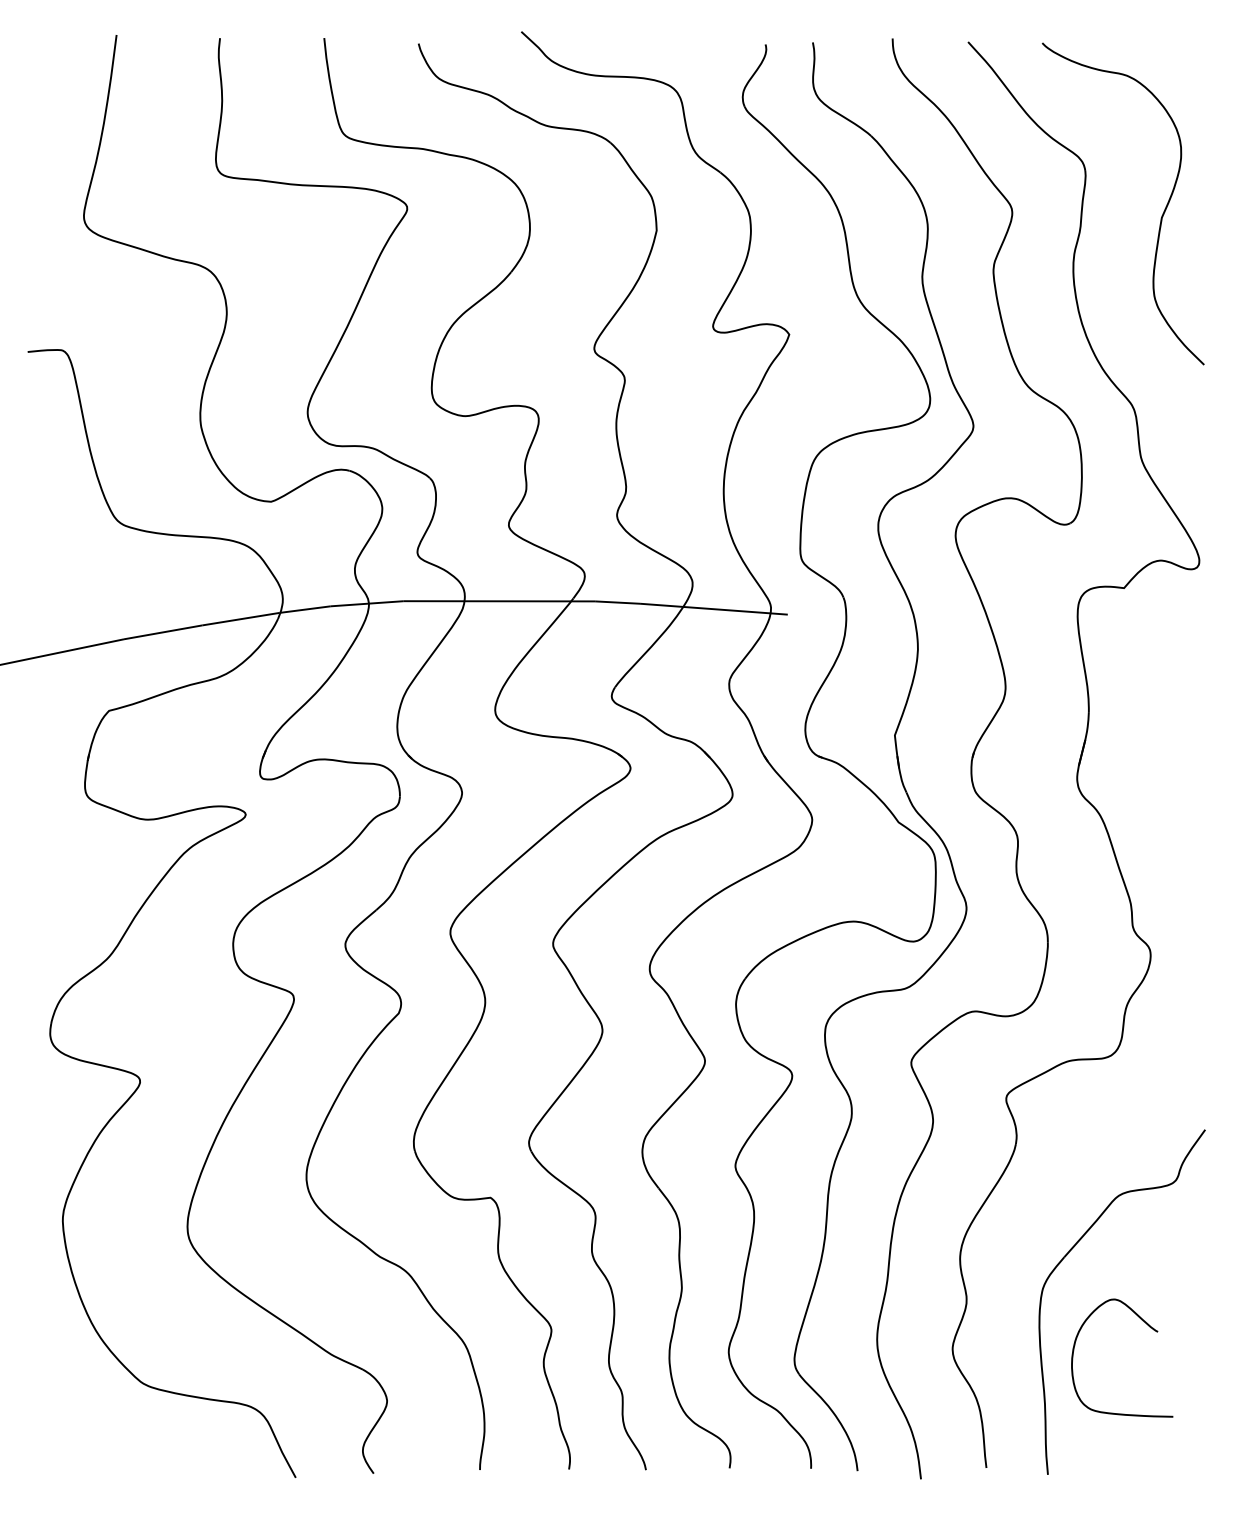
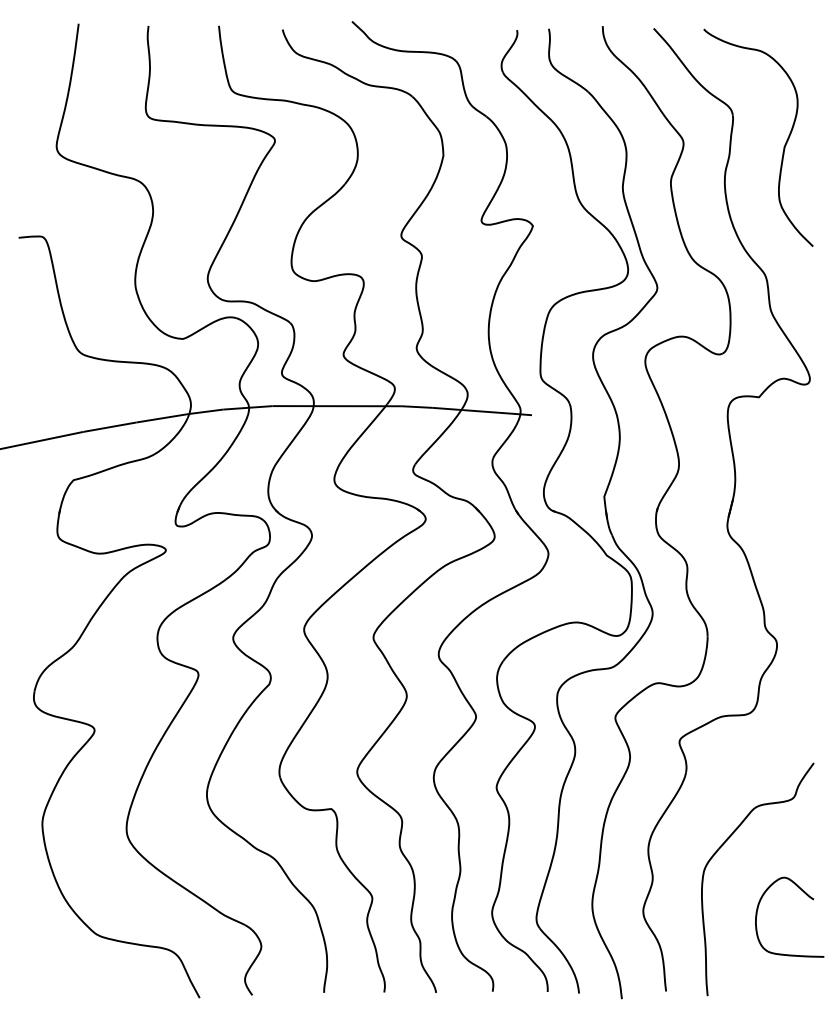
curve: (1148, 1327) -> (807, 896), moved

